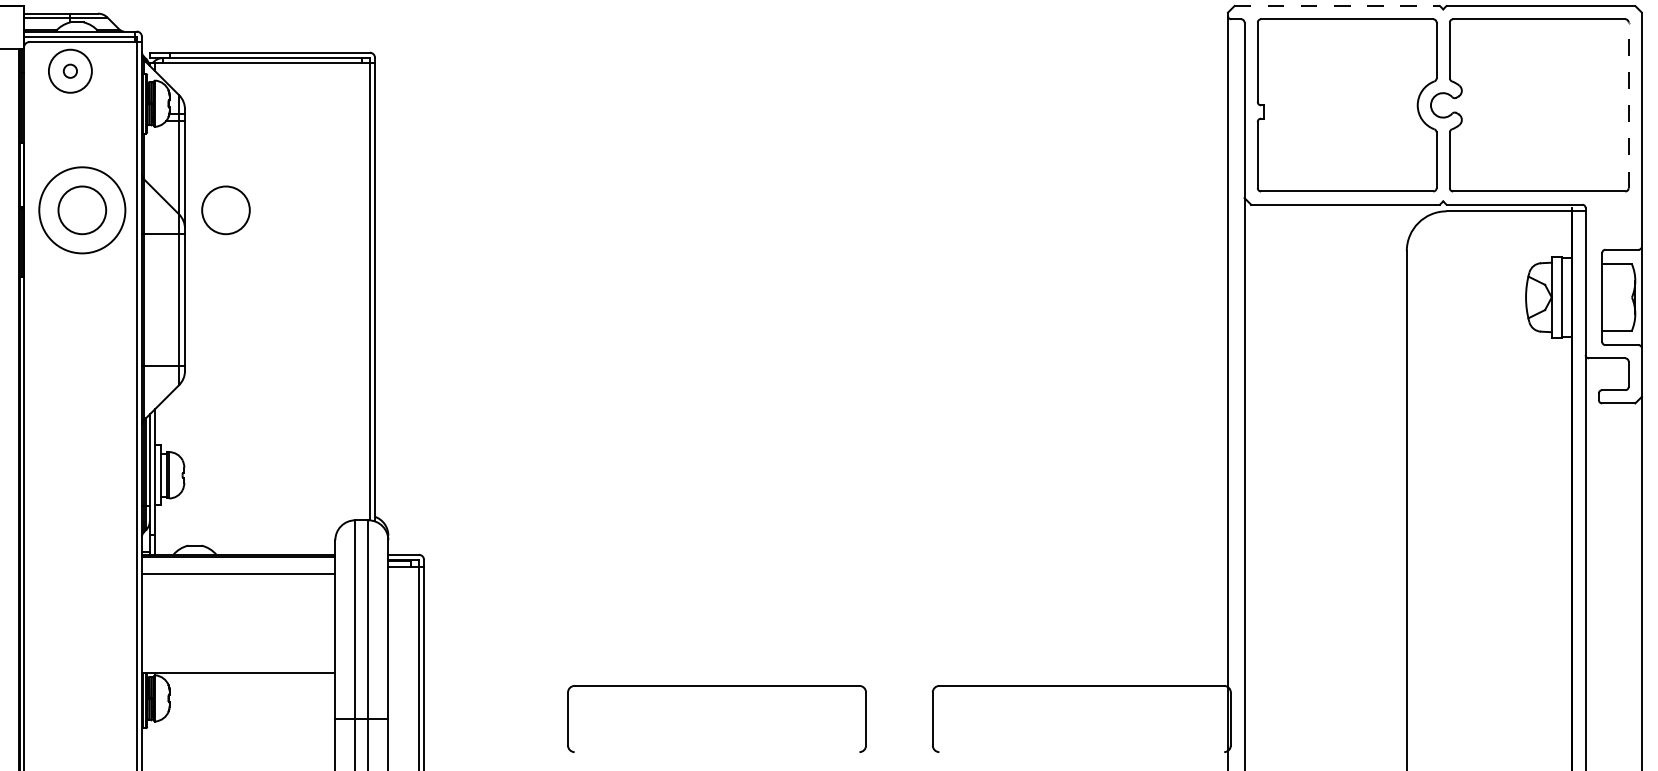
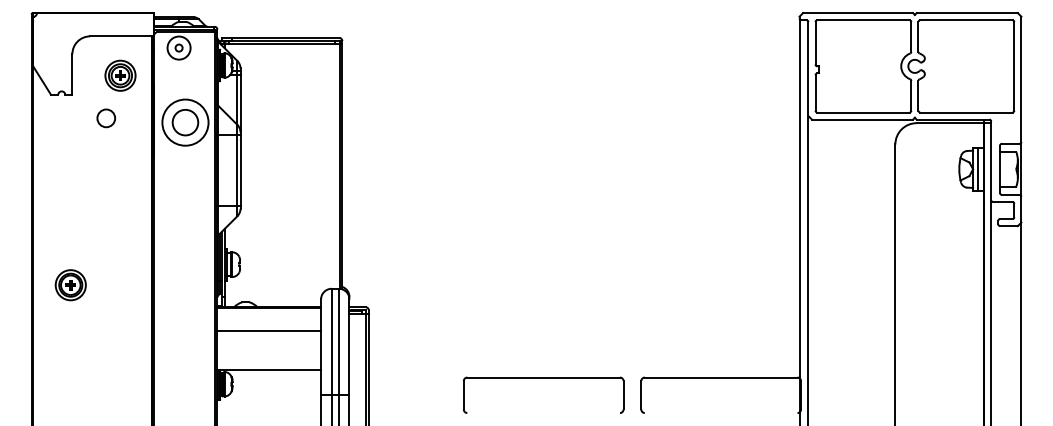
line: (1338, 6) -> (858, 13), dashed -> solid
line: (1629, 103) -> (1014, 65), dashed -> solid
circle: (226, 210) -> (262, 122), removed
line: (239, 573) -> (269, 331), moved
part: (716, 687) -> (543, 378), moved

